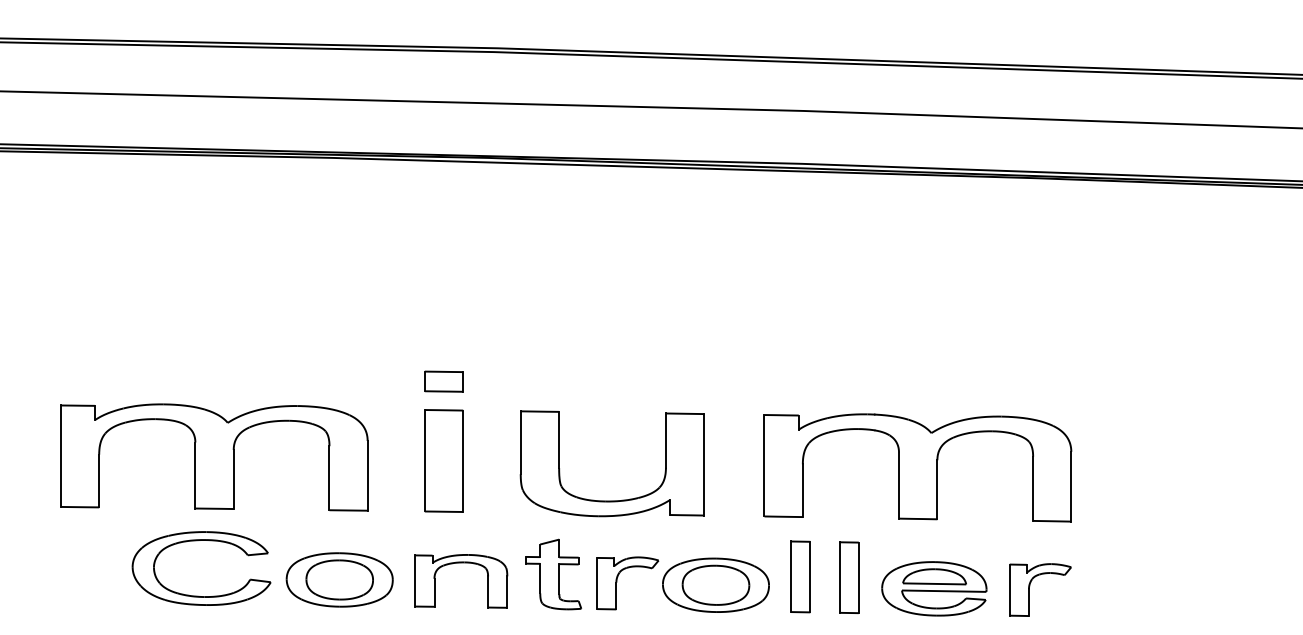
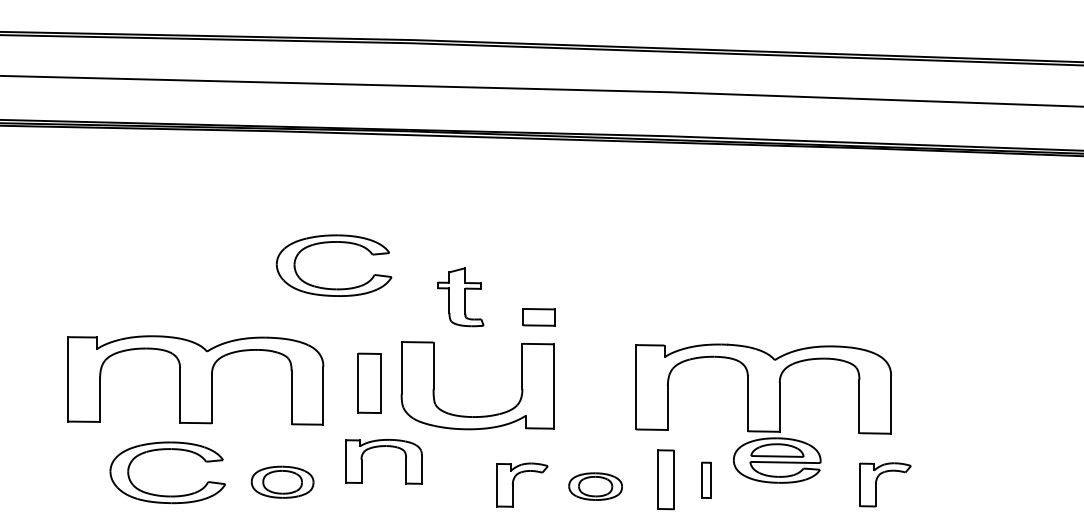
part: (398, 346) -> (331, 288), added
part: (443, 381) -> (538, 317), moved
part: (214, 457) -> (196, 380), moved
part: (443, 460) -> (369, 382), size x0.7
part: (611, 500) -> (477, 416), moved
part: (461, 563) -> (383, 446), moved
part: (553, 574) -> (460, 297), moved
part: (849, 577) -> (706, 480), size x0.6
part: (339, 579) -> (282, 481), size x0.7
part: (715, 584) -> (595, 486), size x0.6
part: (1030, 586) -> (877, 481), moved
part: (934, 588) -> (777, 460), moved

